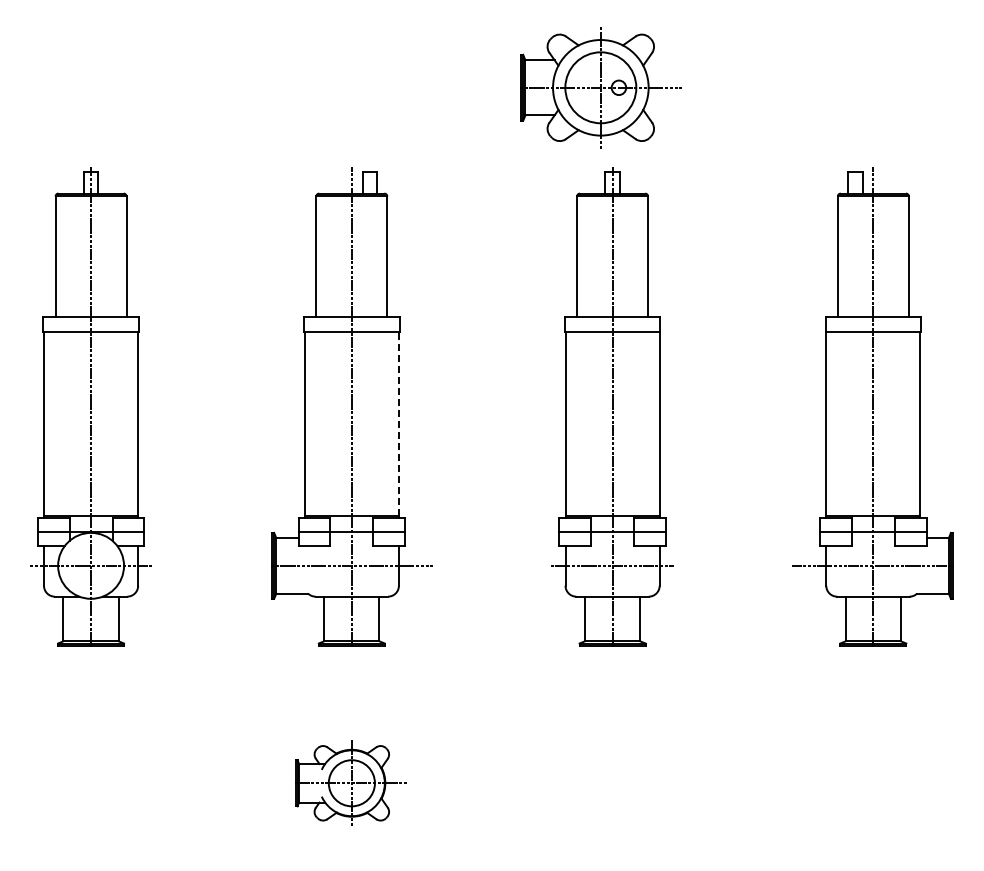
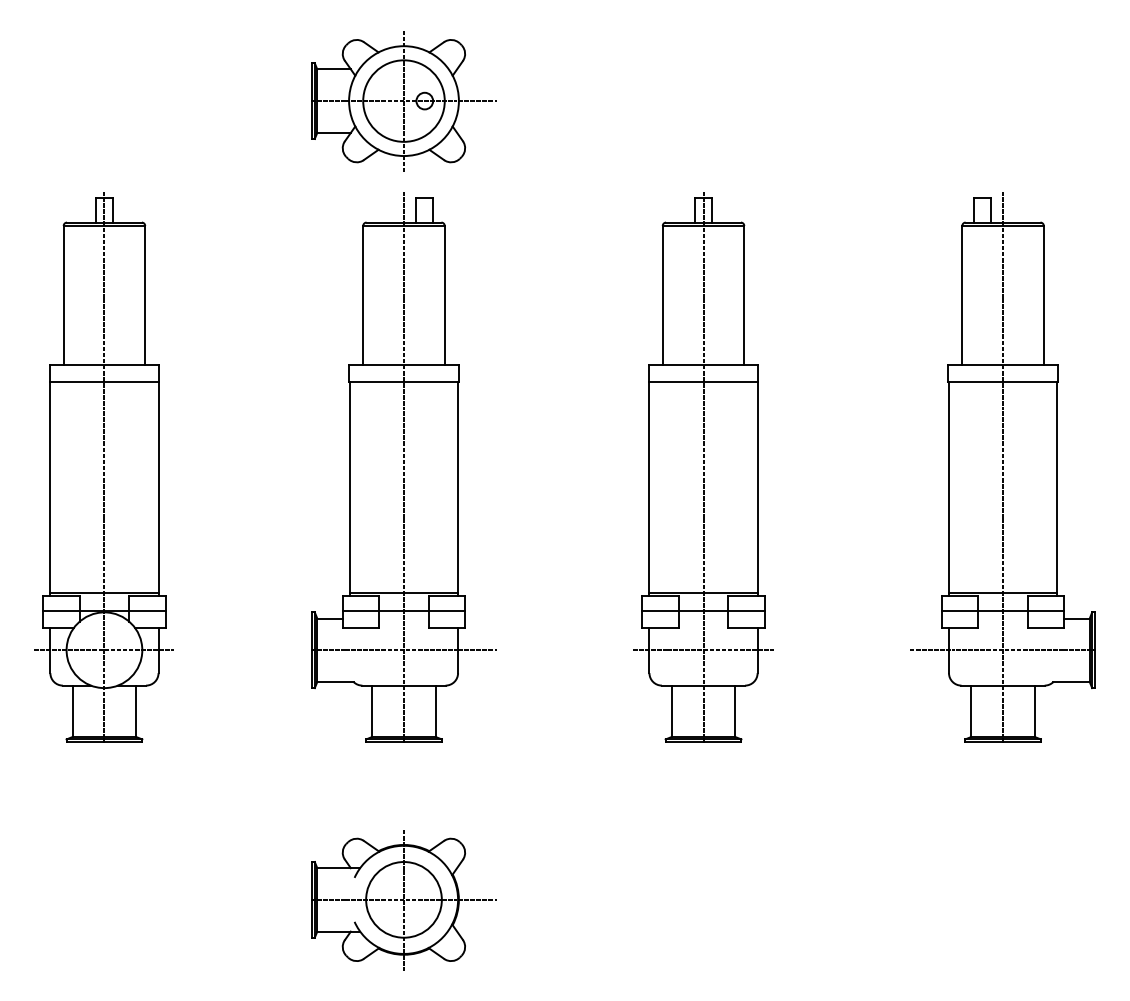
part: (600, 87) -> (403, 100), moved
line: (398, 423) -> (457, 486), dashed -> solid
part: (351, 783) -> (403, 900), size x1.43

